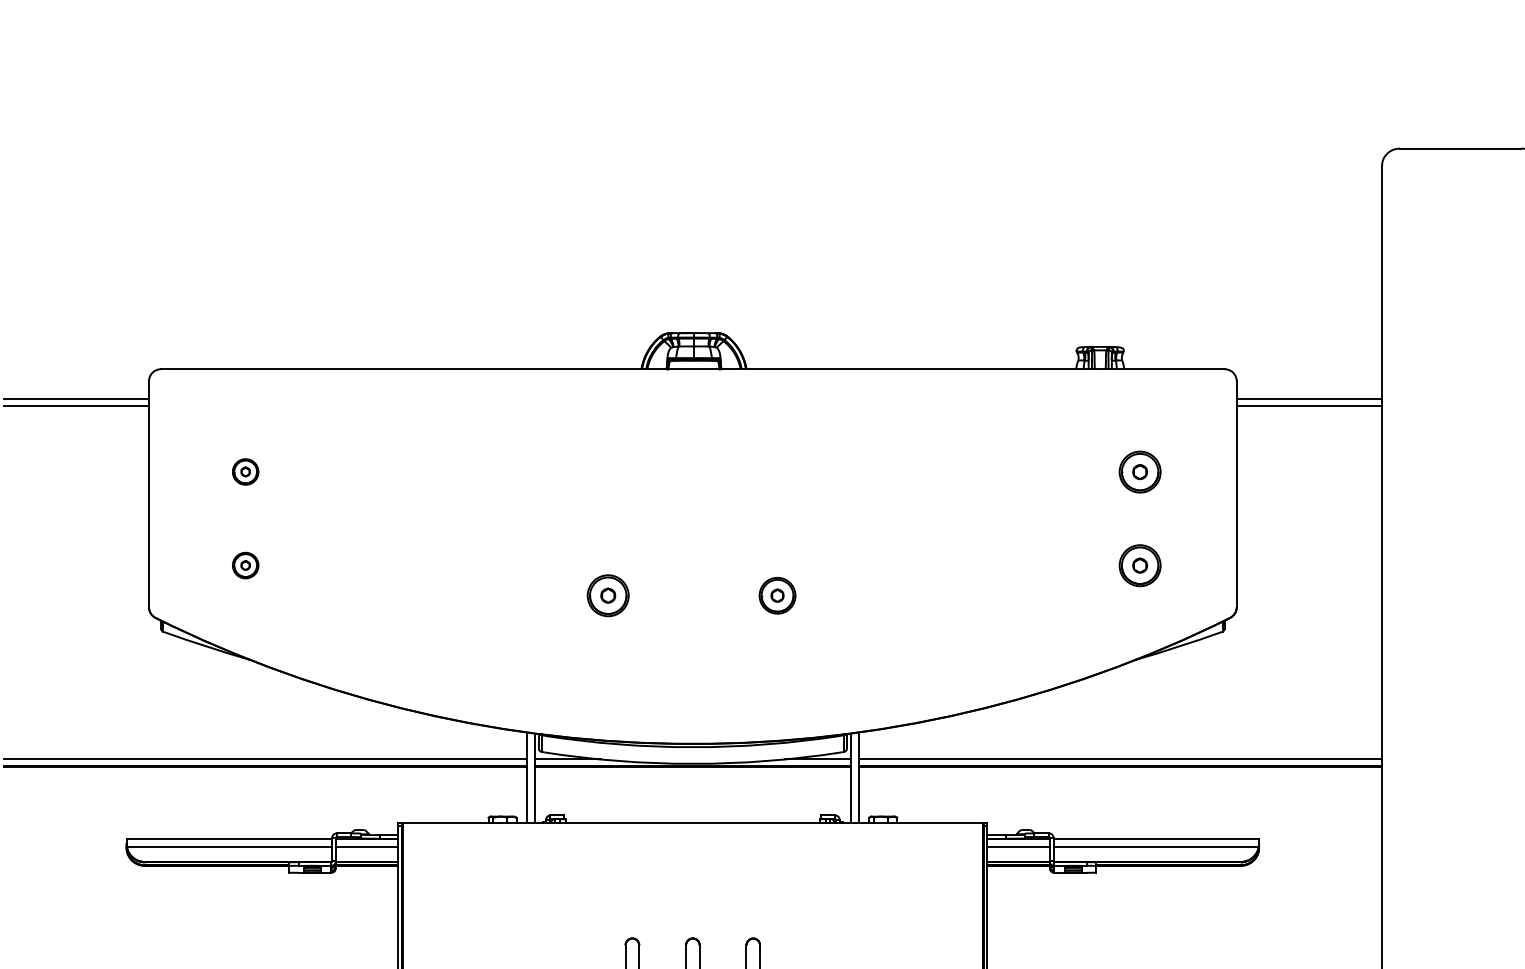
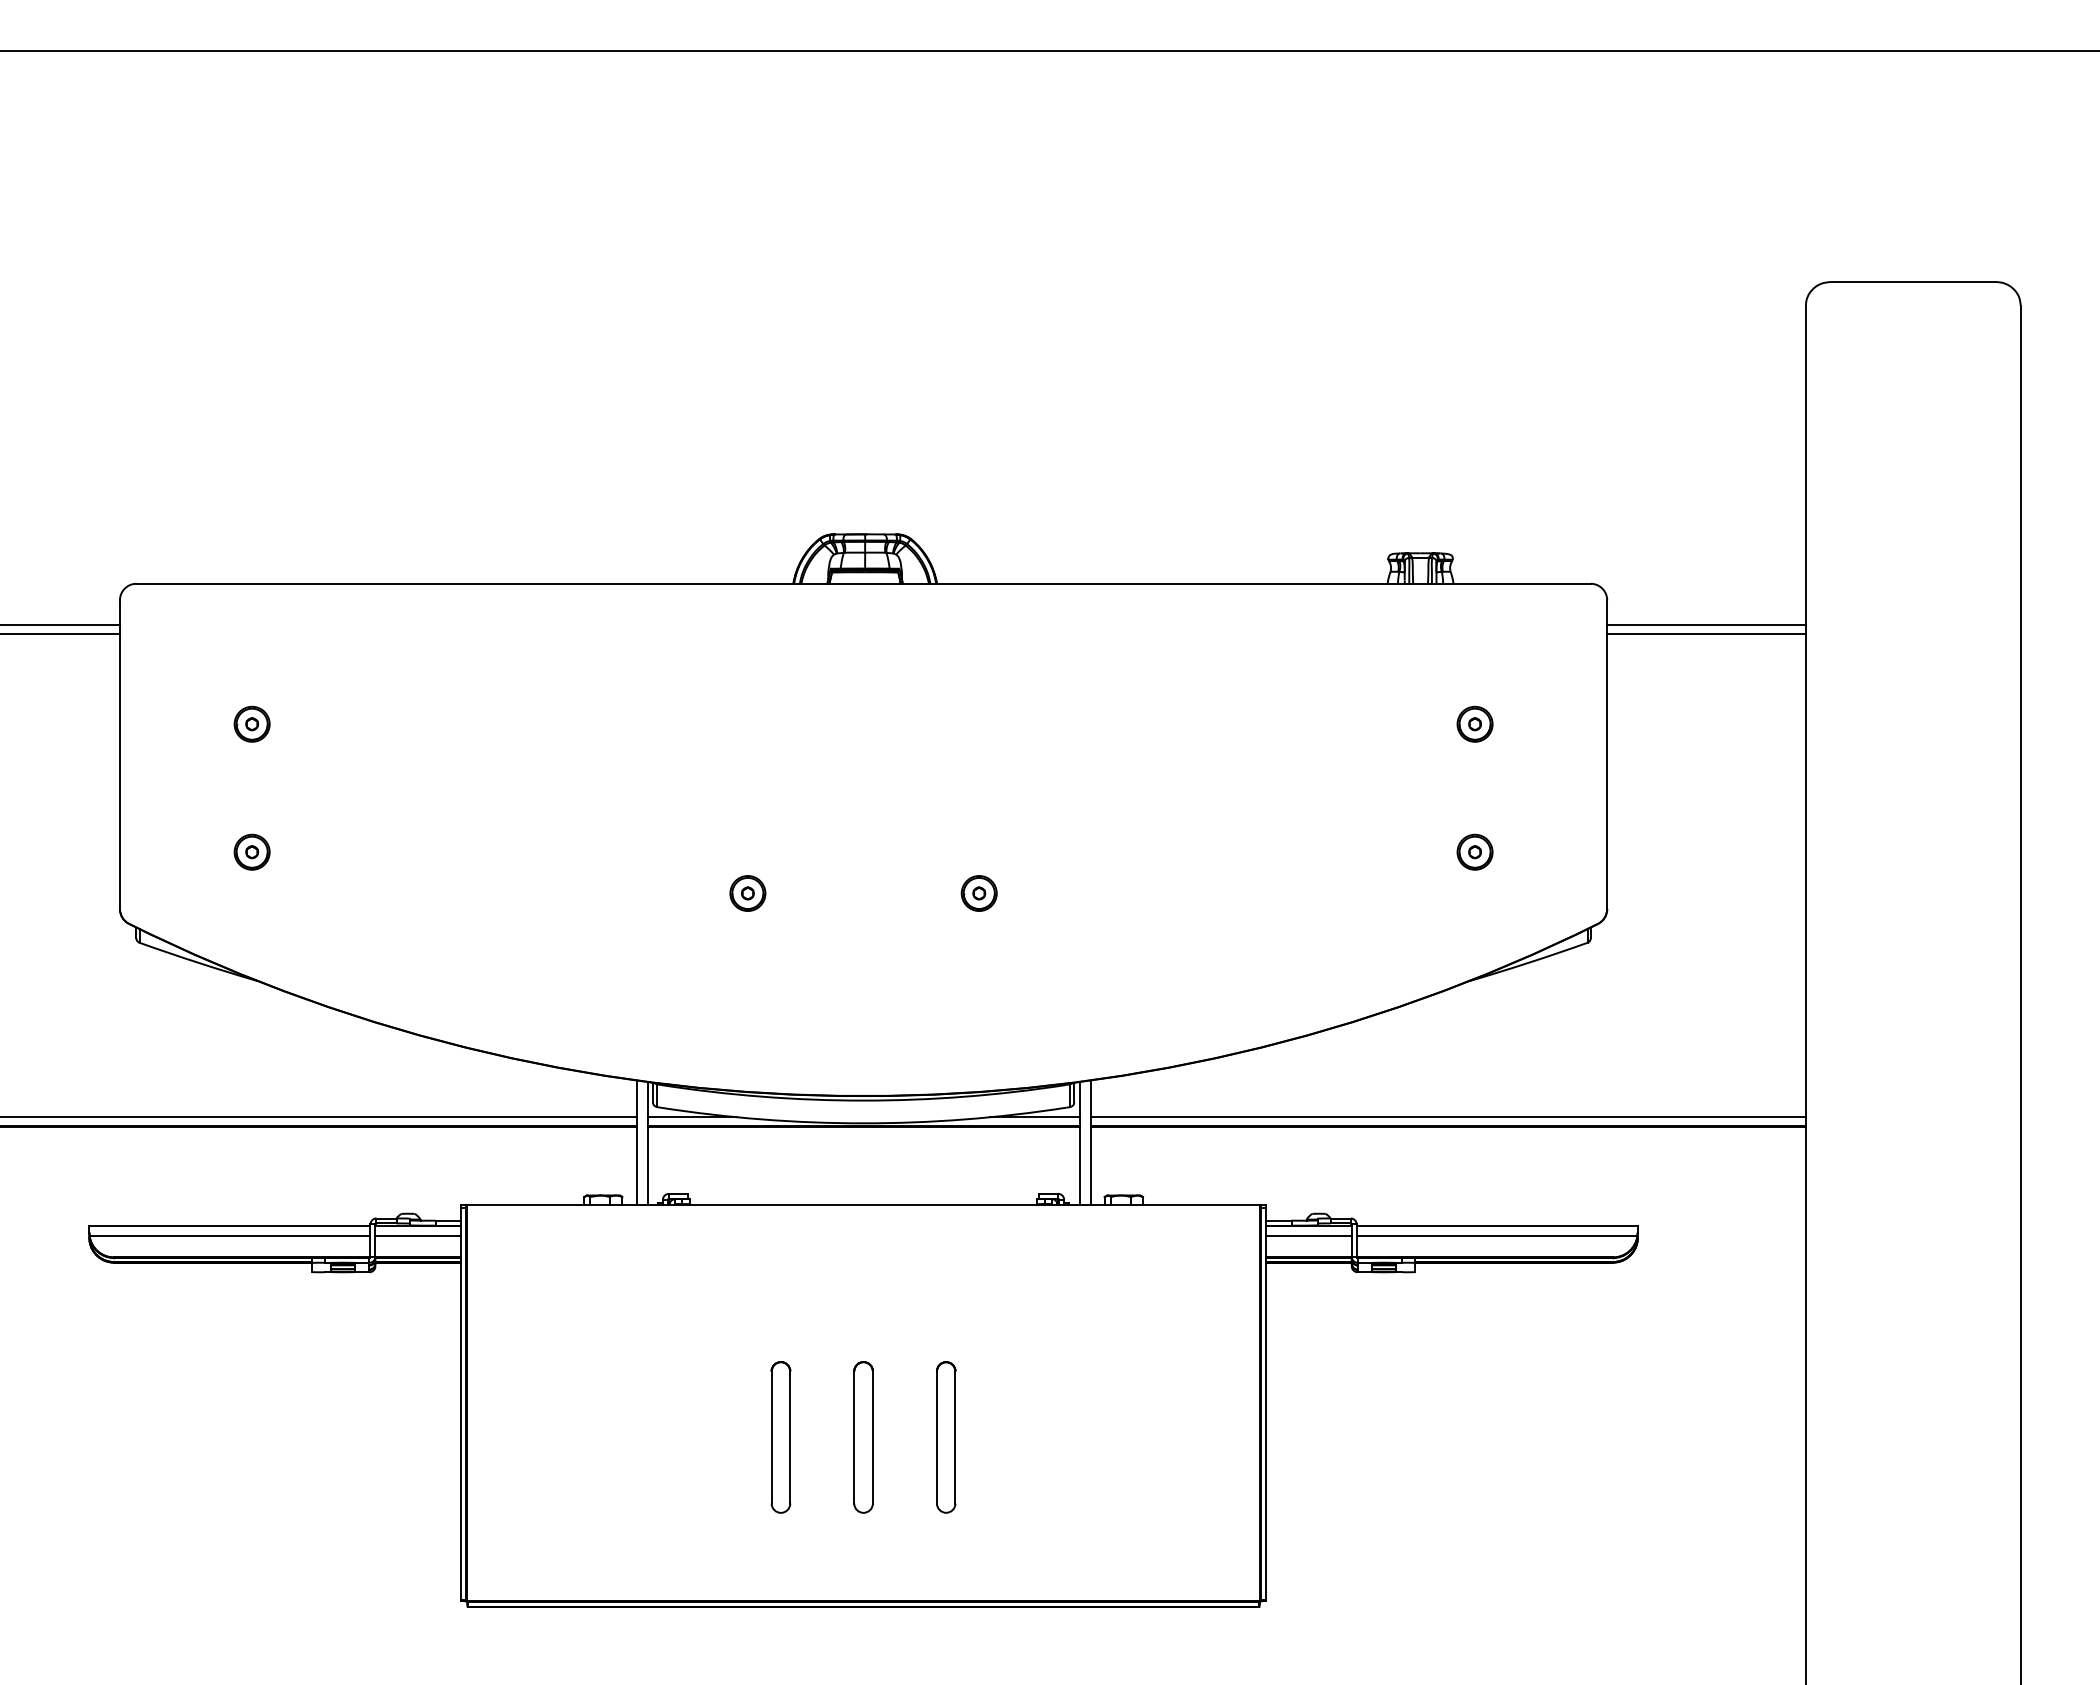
part: (1139, 471) -> (1474, 723), size x0.62
part: (1139, 565) -> (1474, 851), size x0.62
part: (607, 595) -> (747, 893), size x0.62
part: (776, 595) -> (978, 893), size x0.71

